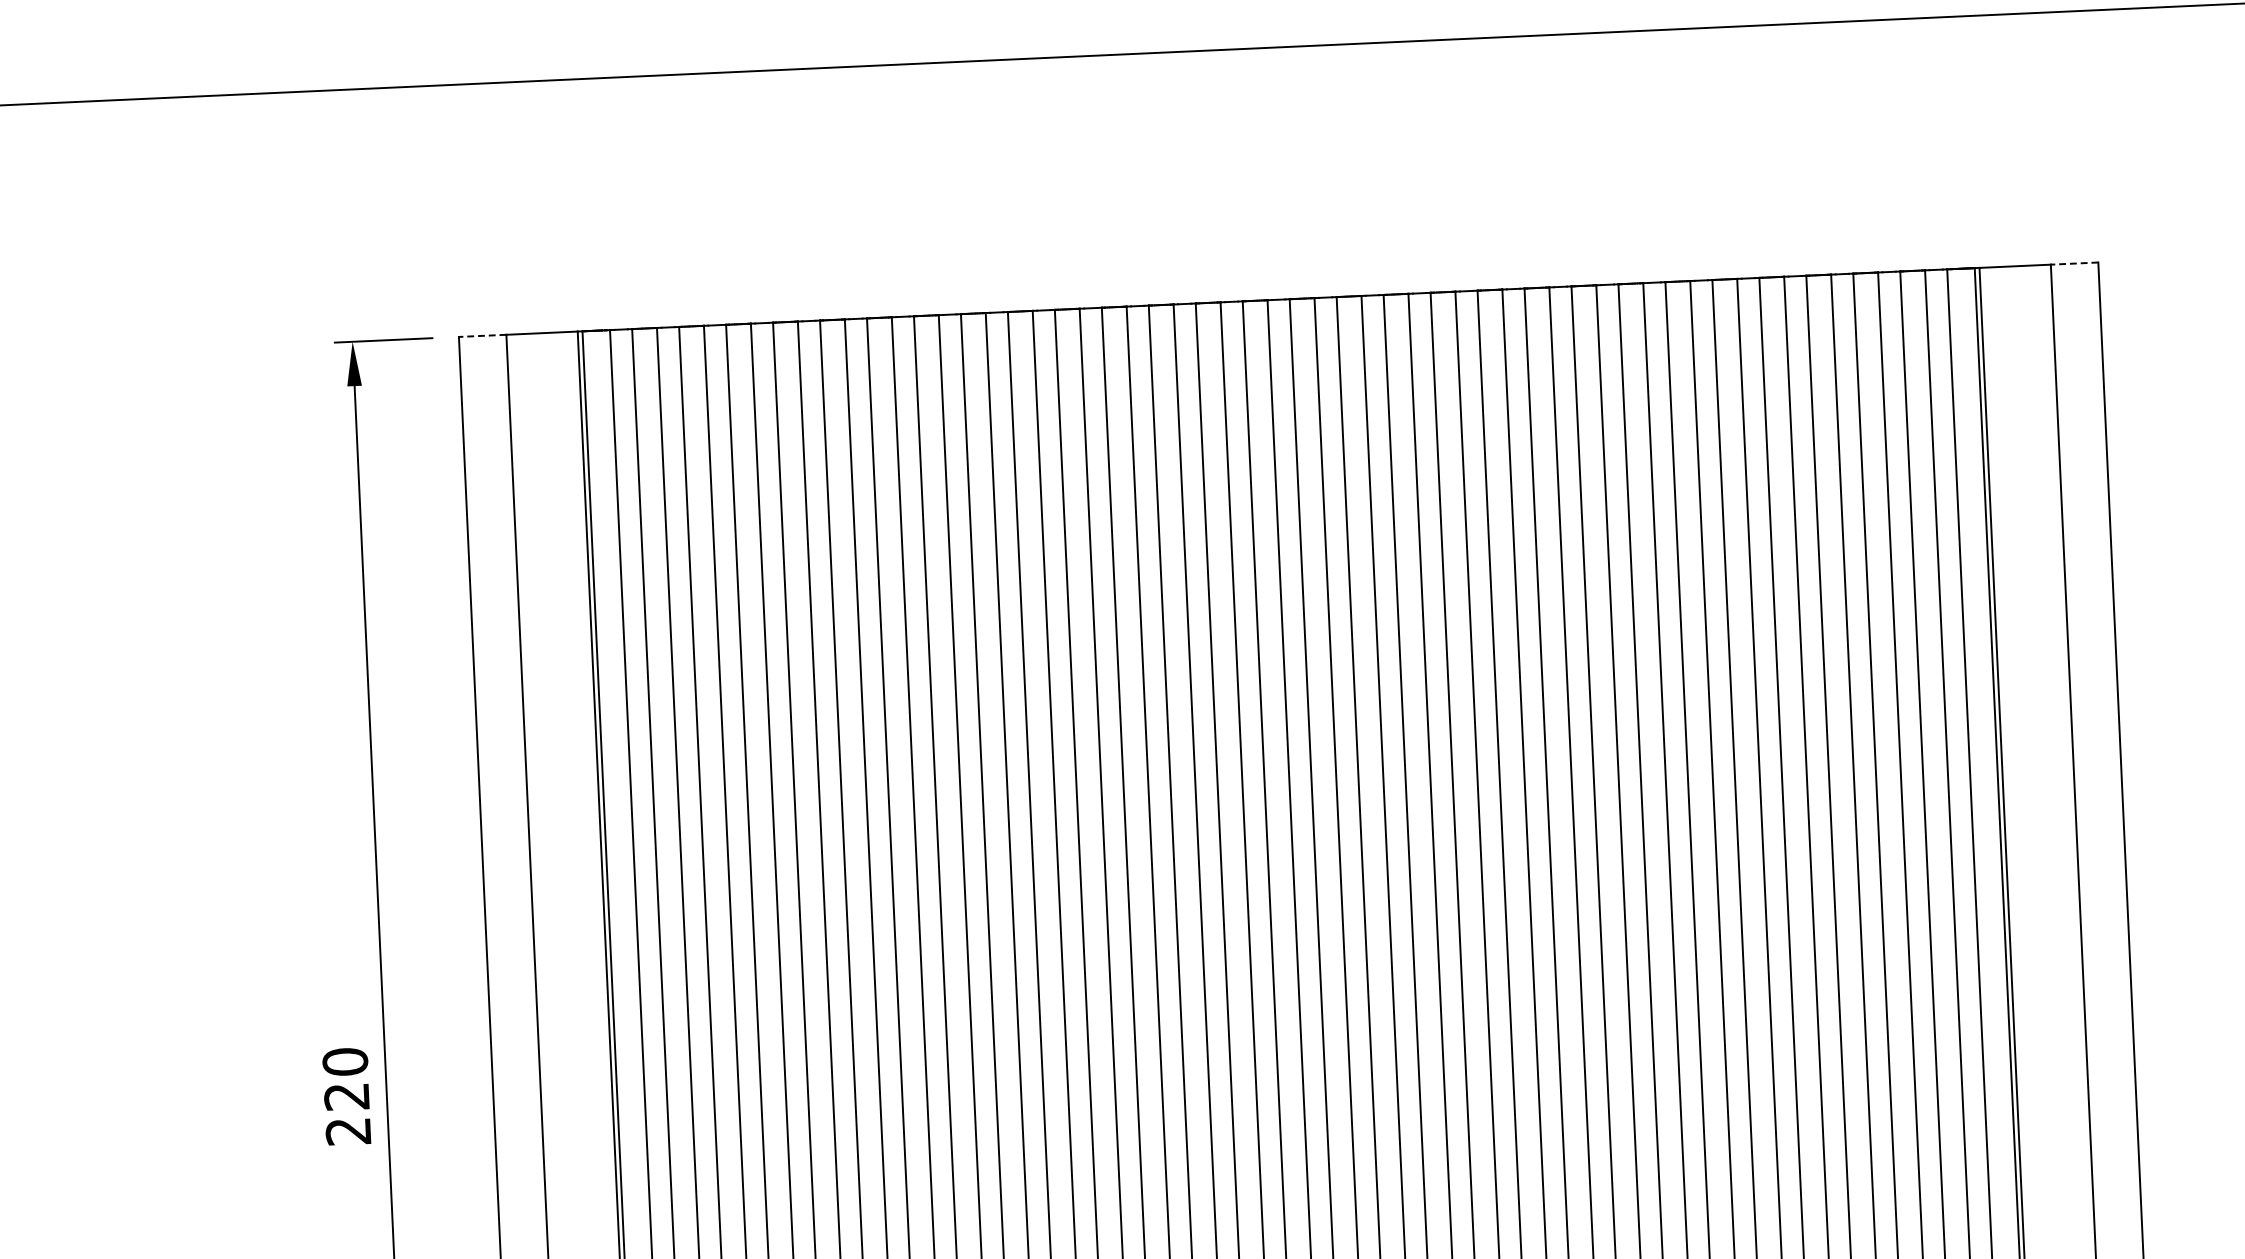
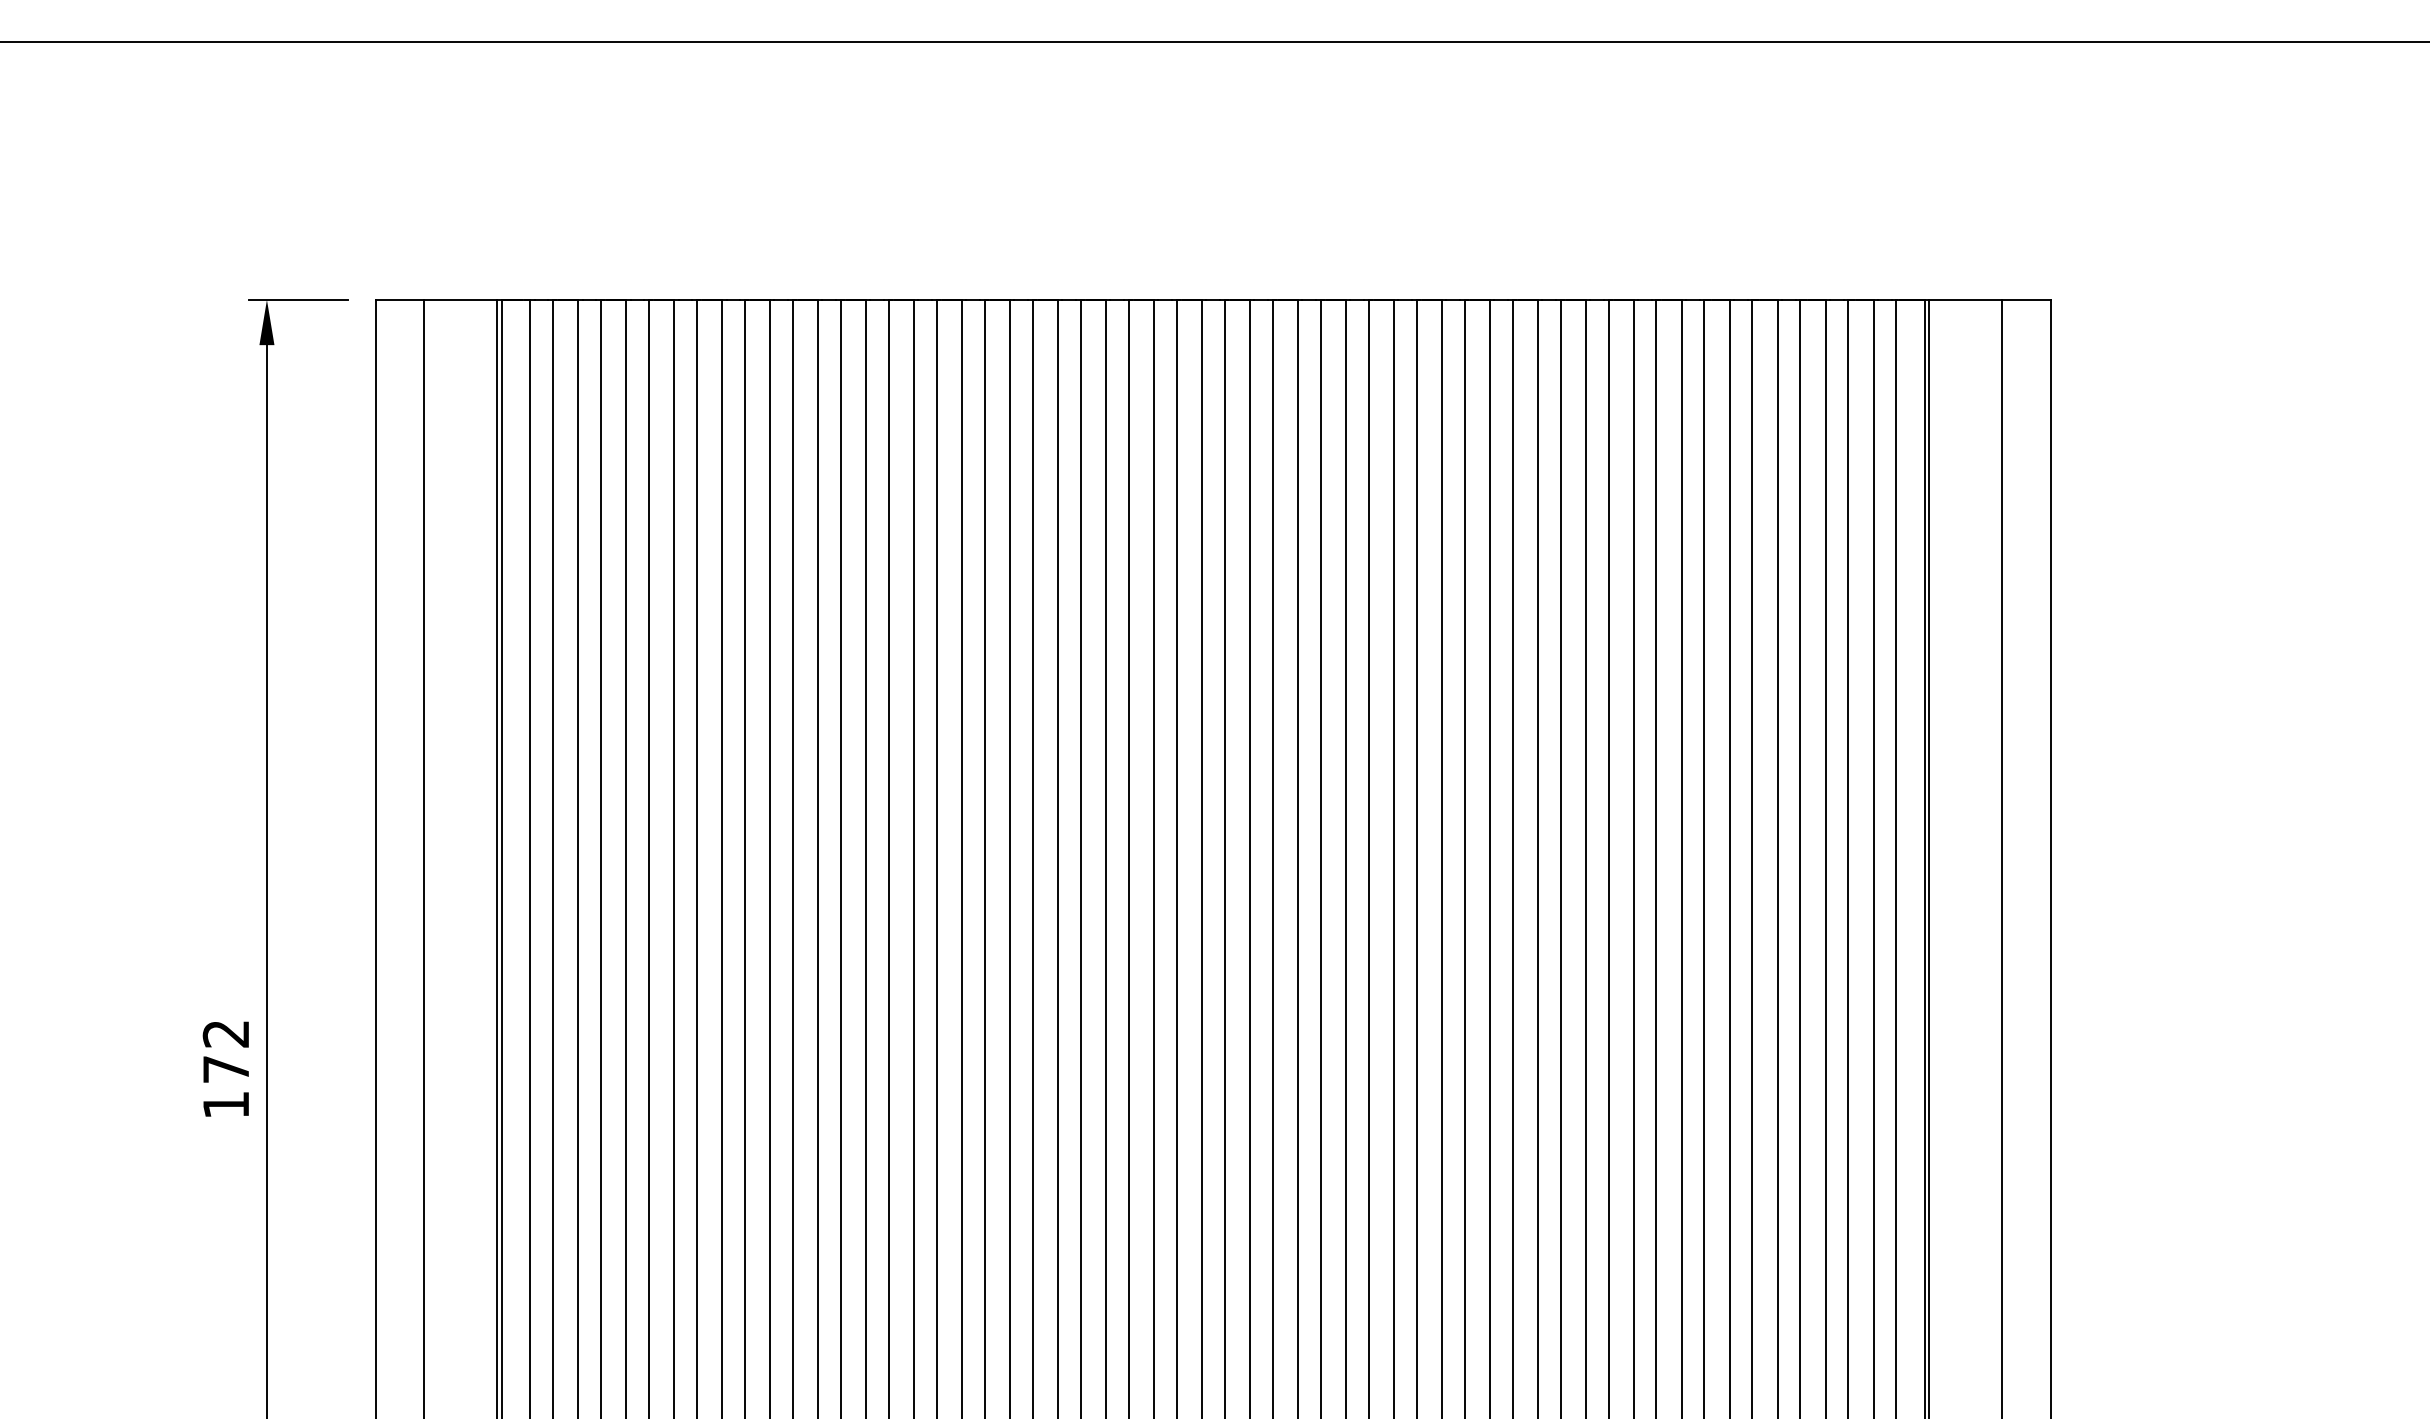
line: (2074, 263) -> (2026, 299), dashed -> solid
line: (482, 335) -> (399, 299), dashed -> solid
text: (346, 1095) -> (225, 1068), 220 -> 172

